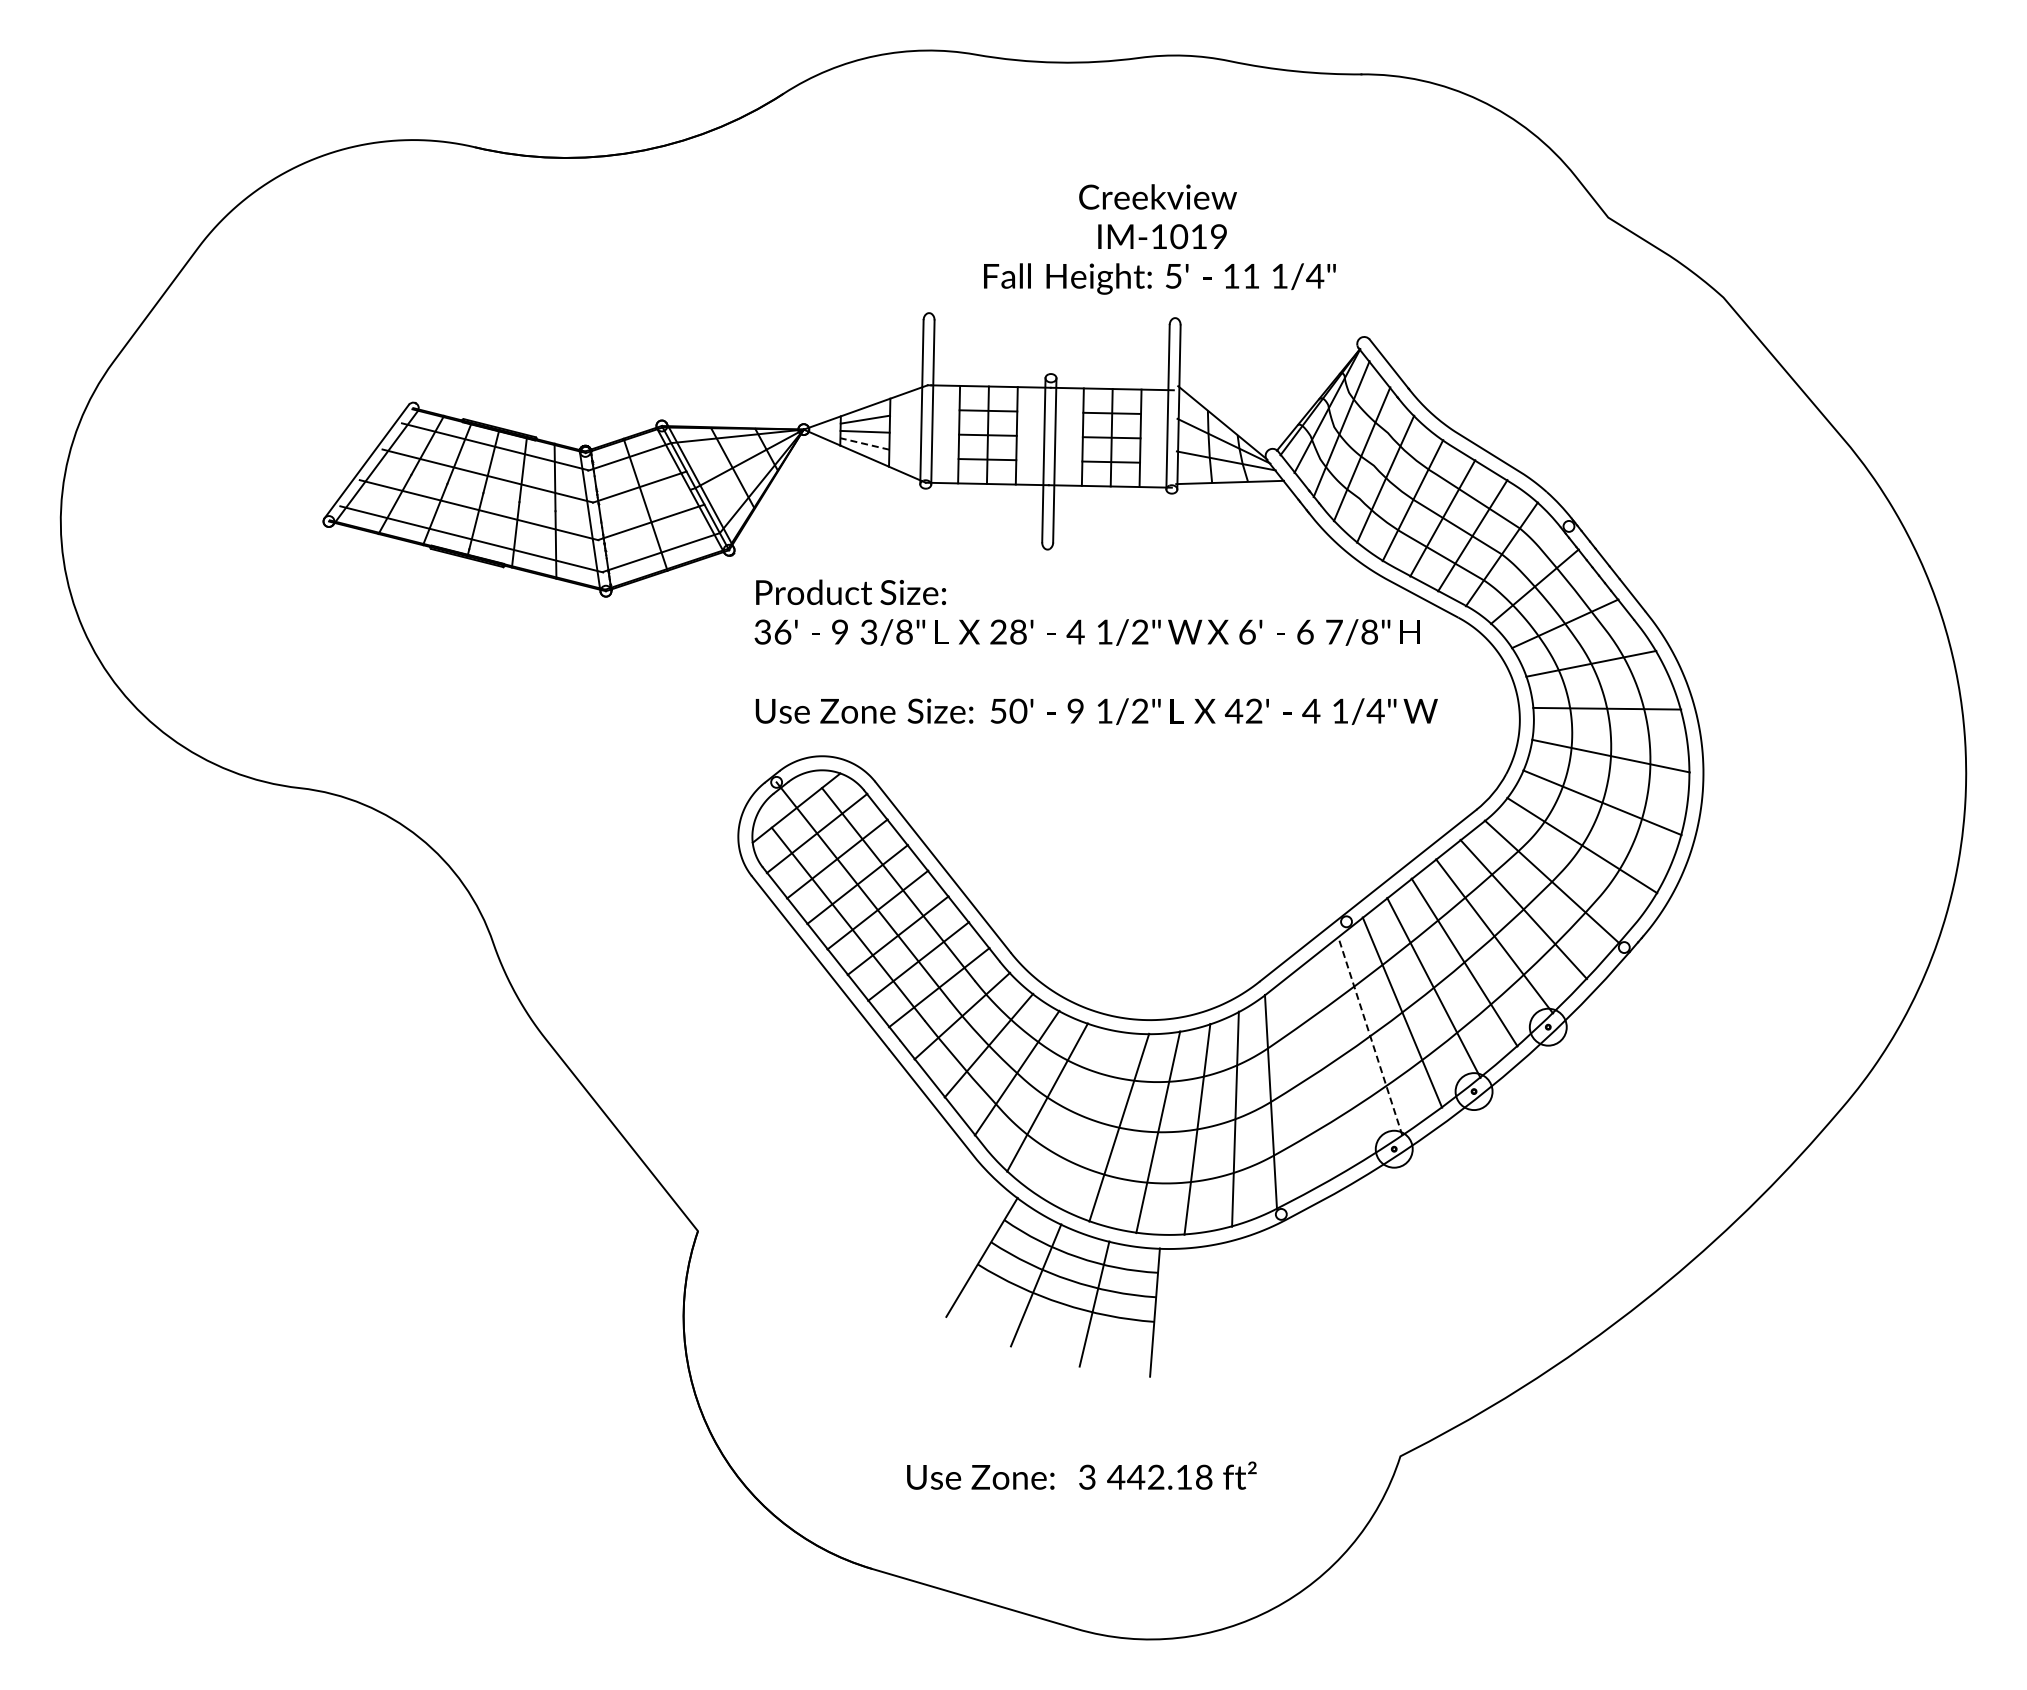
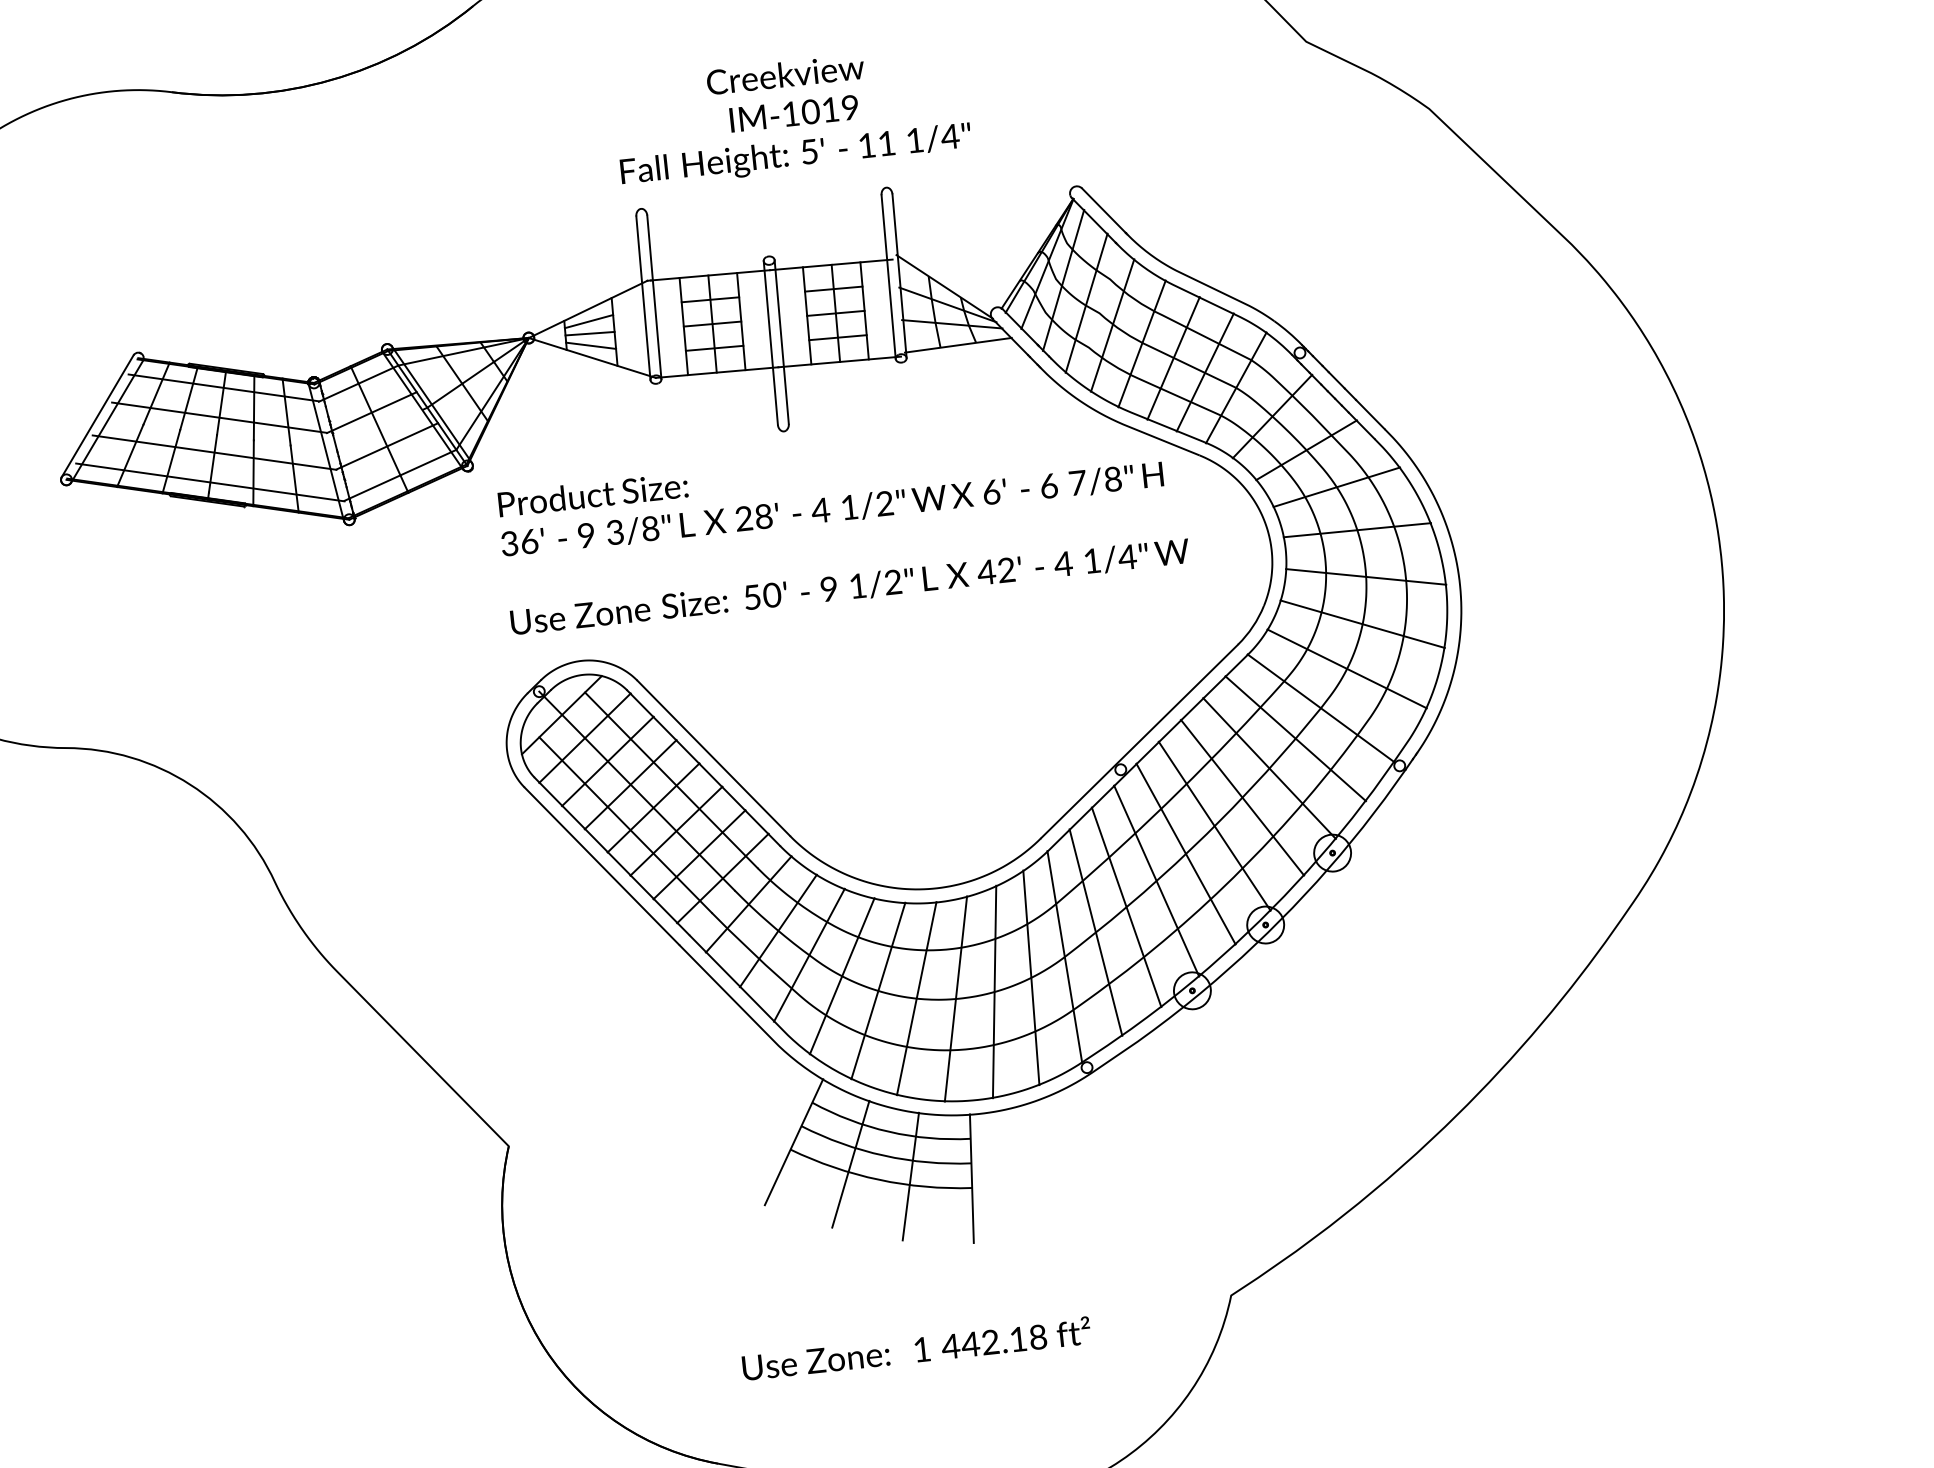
text: (1159, 239) -> (791, 116), moved
line: (864, 443) -> (590, 345), dashed -> solid
line: (1370, 1036) -> (1156, 881), dashed -> solid
line: (1337, 1059) -> (1126, 907), added
line: (1304, 1080) -> (1095, 932), added
line: (1081, 1115) -> (877, 990), added
text: (1087, 1476) -> (922, 1348), 3 -> 1

